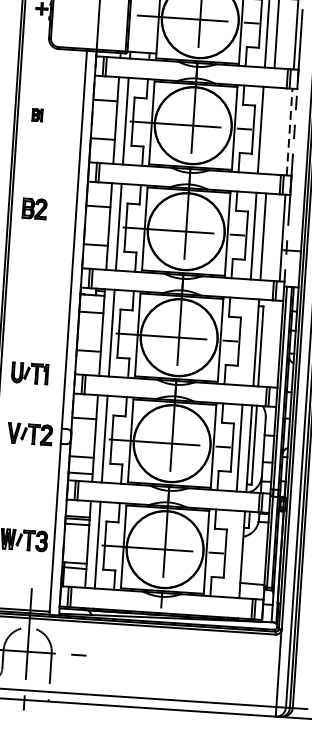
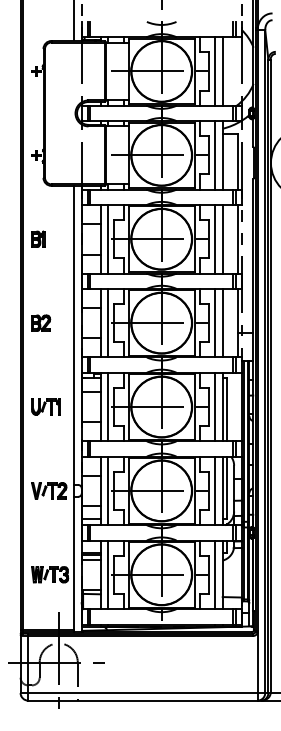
part: (37, 114) -> (38, 238), size x1.67
line: (270, 129) -> (222, 238), added
line: (289, 131) -> (237, 238), dashed -> solid
part: (35, 208) -> (41, 322), moved
line: (247, 341) -> (215, 406), added
part: (29, 372) -> (45, 406), moved
line: (233, 553) -> (215, 574), added

